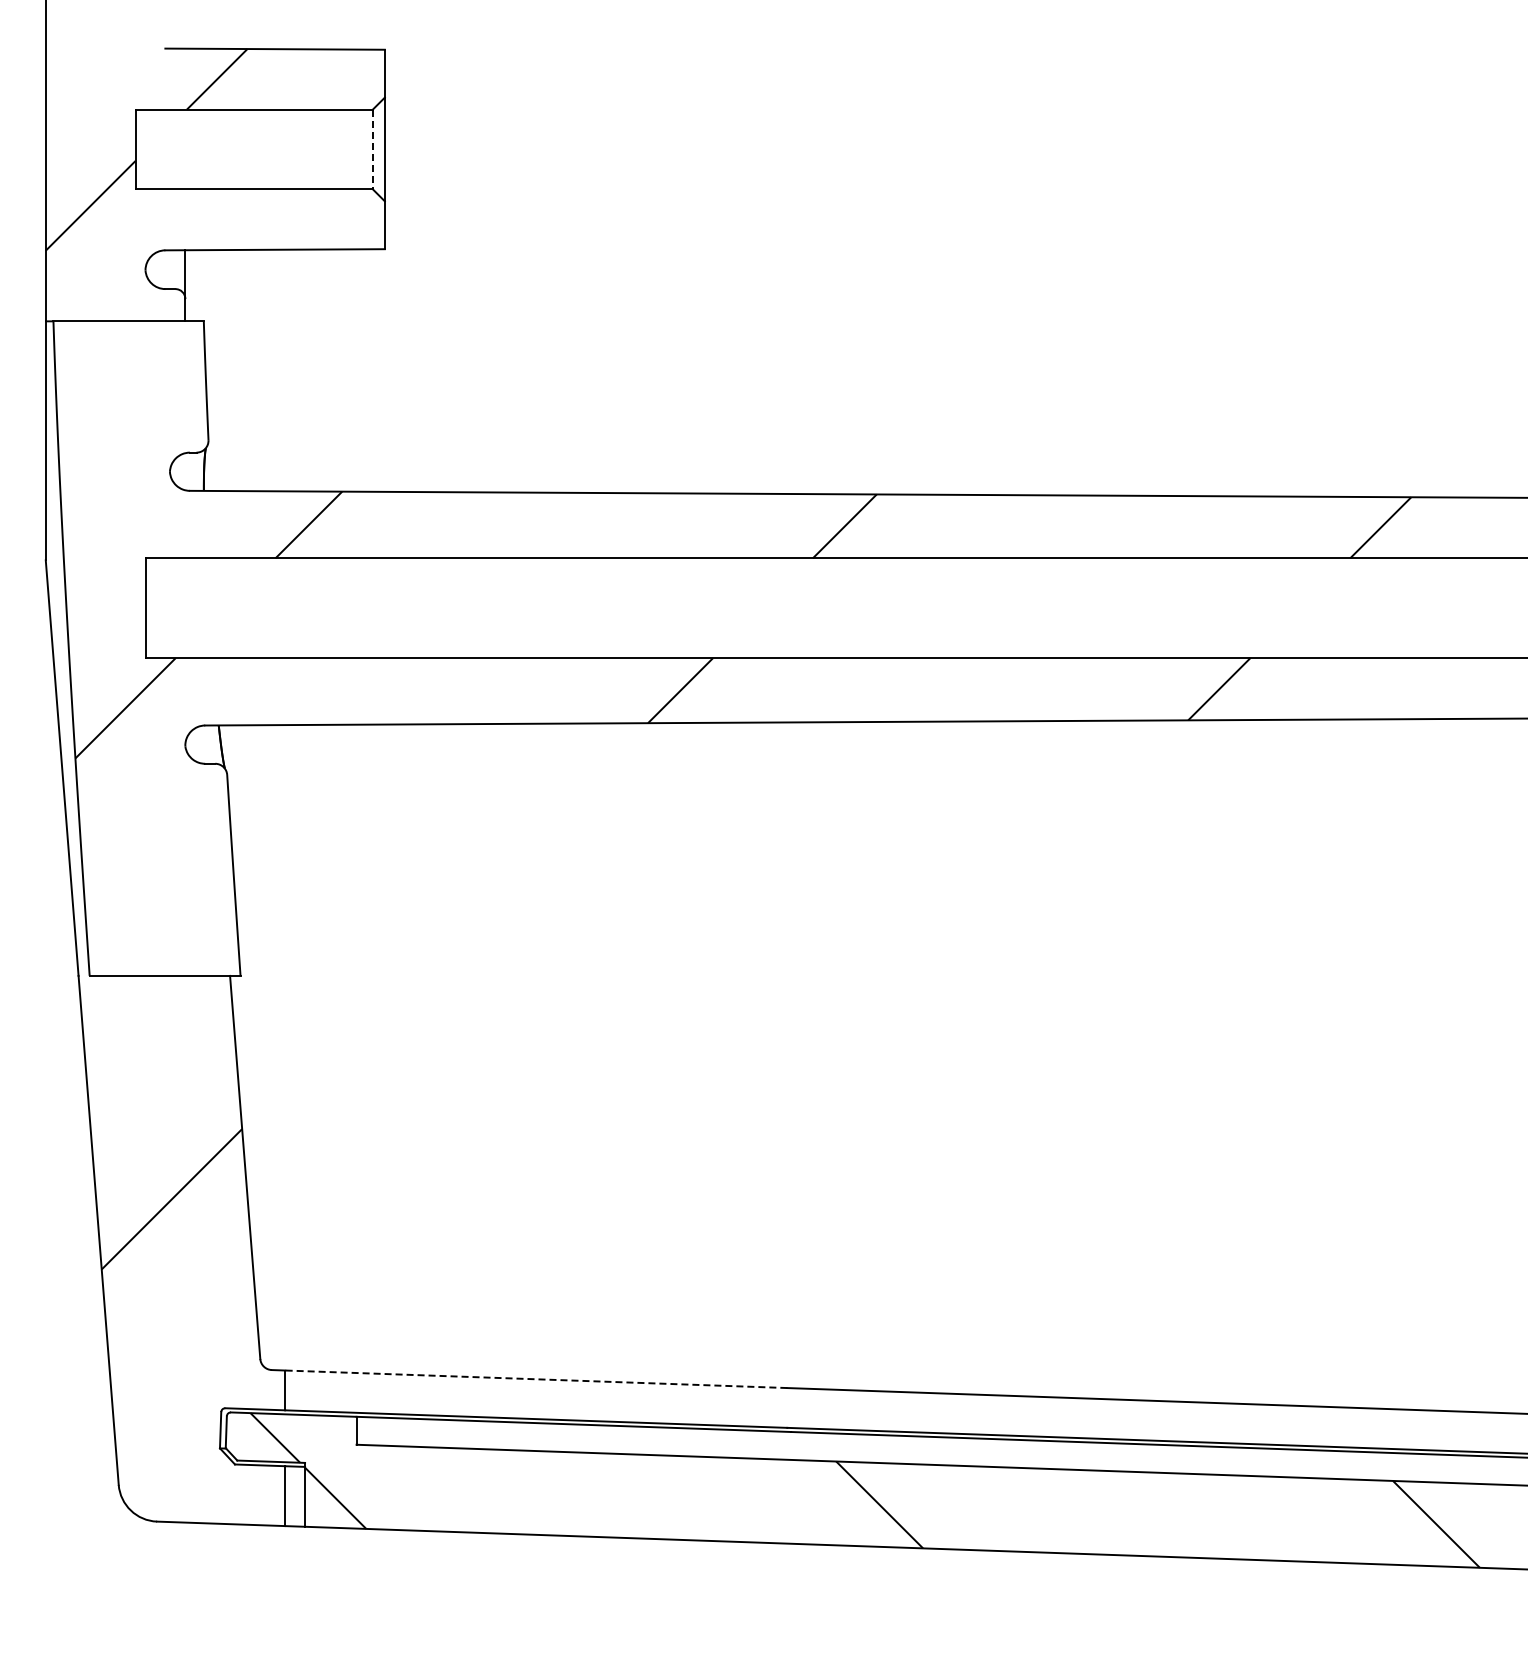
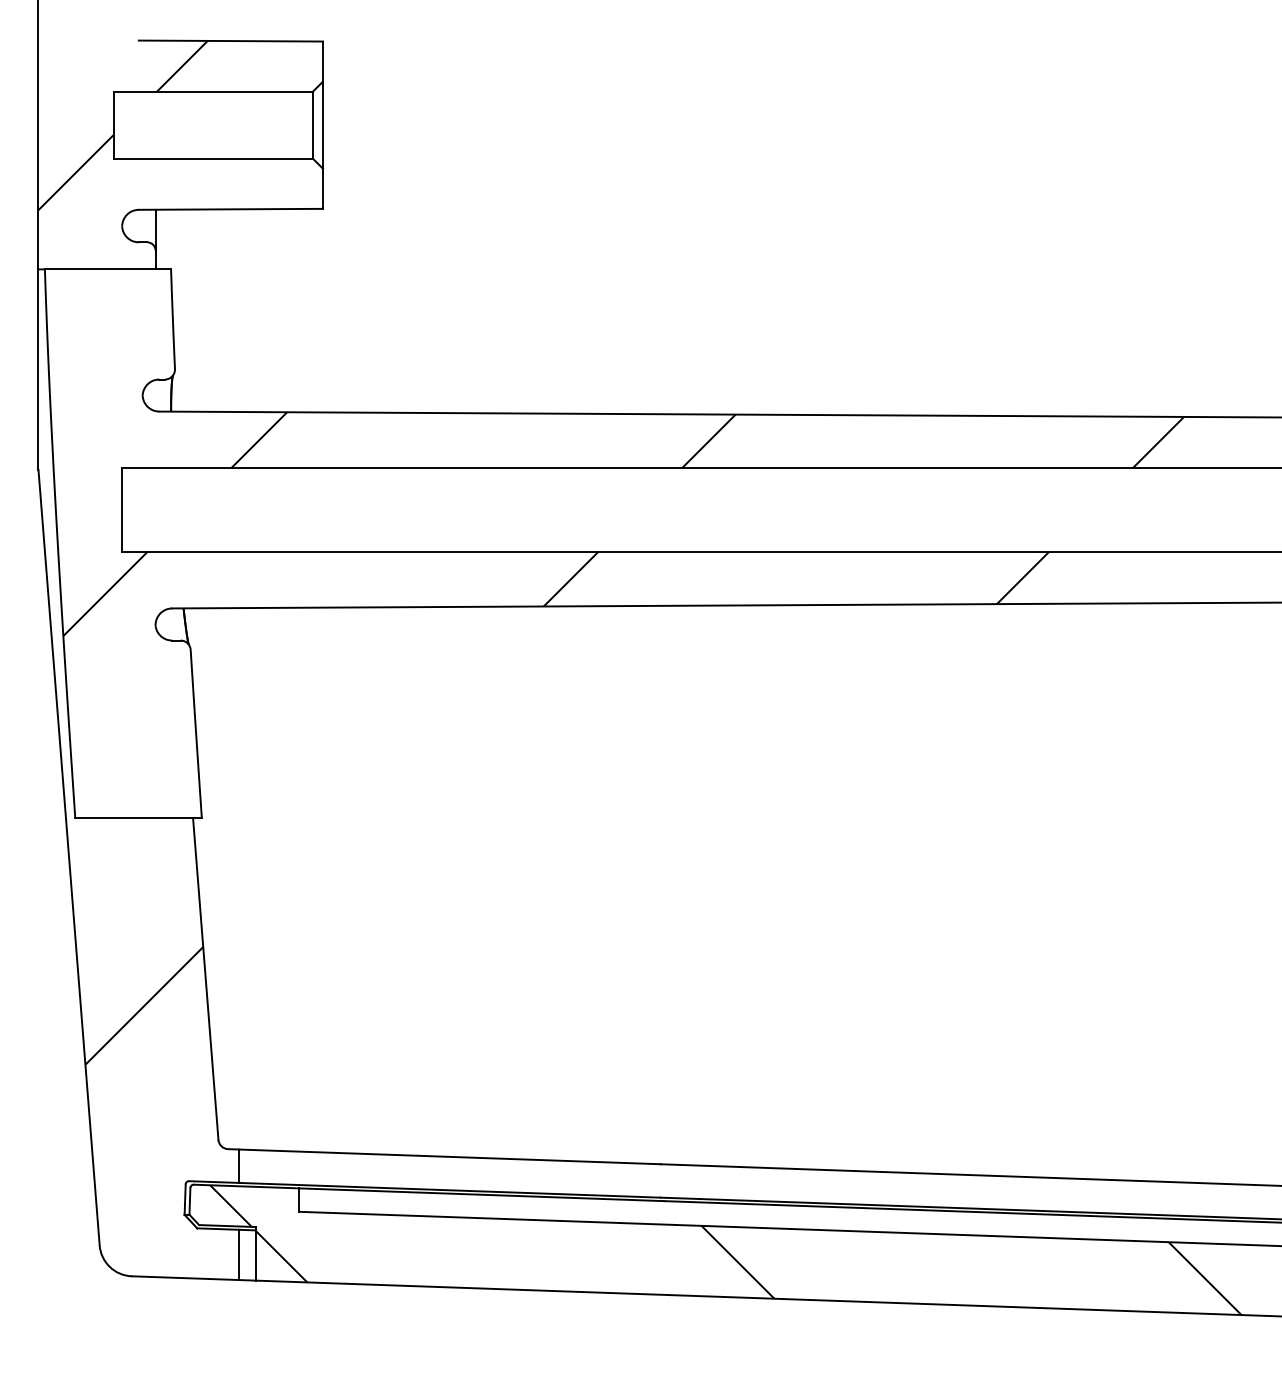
line: (372, 149) -> (312, 125), dashed -> solid
line: (535, 1379) -> (449, 1157), dashed -> solid

